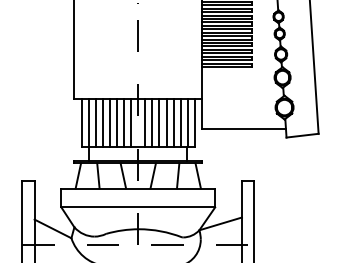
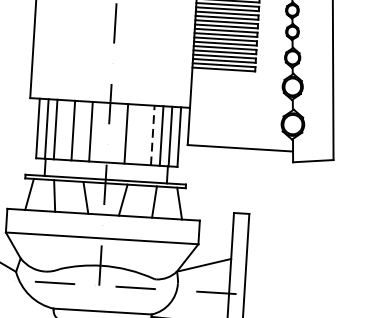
line: (103, 122) -> (65, 129), removed
line: (117, 122) -> (82, 130), removed
line: (131, 122) -> (100, 131), removed
line: (145, 122) -> (117, 132), removed
line: (159, 122) -> (135, 133), removed
line: (166, 122) -> (143, 134), removed
line: (173, 123) -> (152, 136), solid -> dashed

